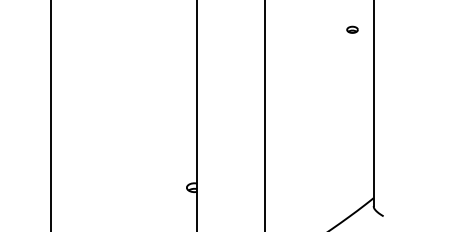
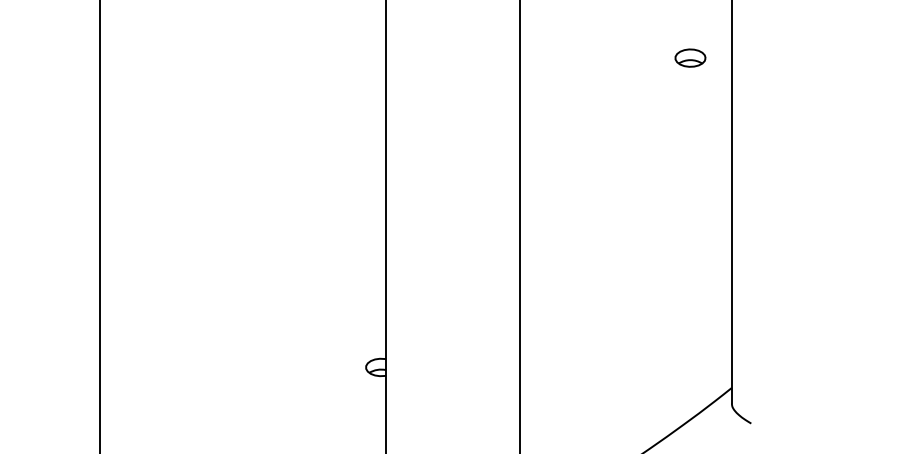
part: (352, 29) -> (690, 57), size x1.43

